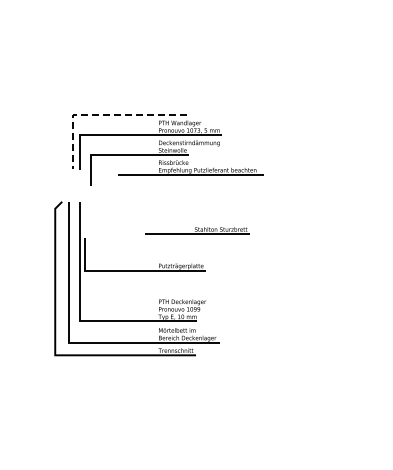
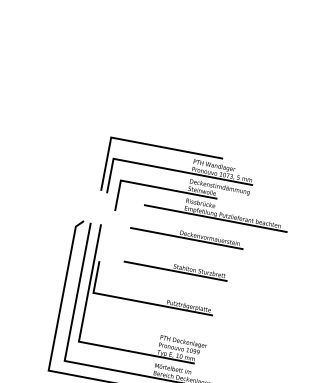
line: (102, 114) -> (139, 142), dashed -> solid
part: (166, 196) -> (187, 235), added
part: (197, 230) -> (176, 267), moved

